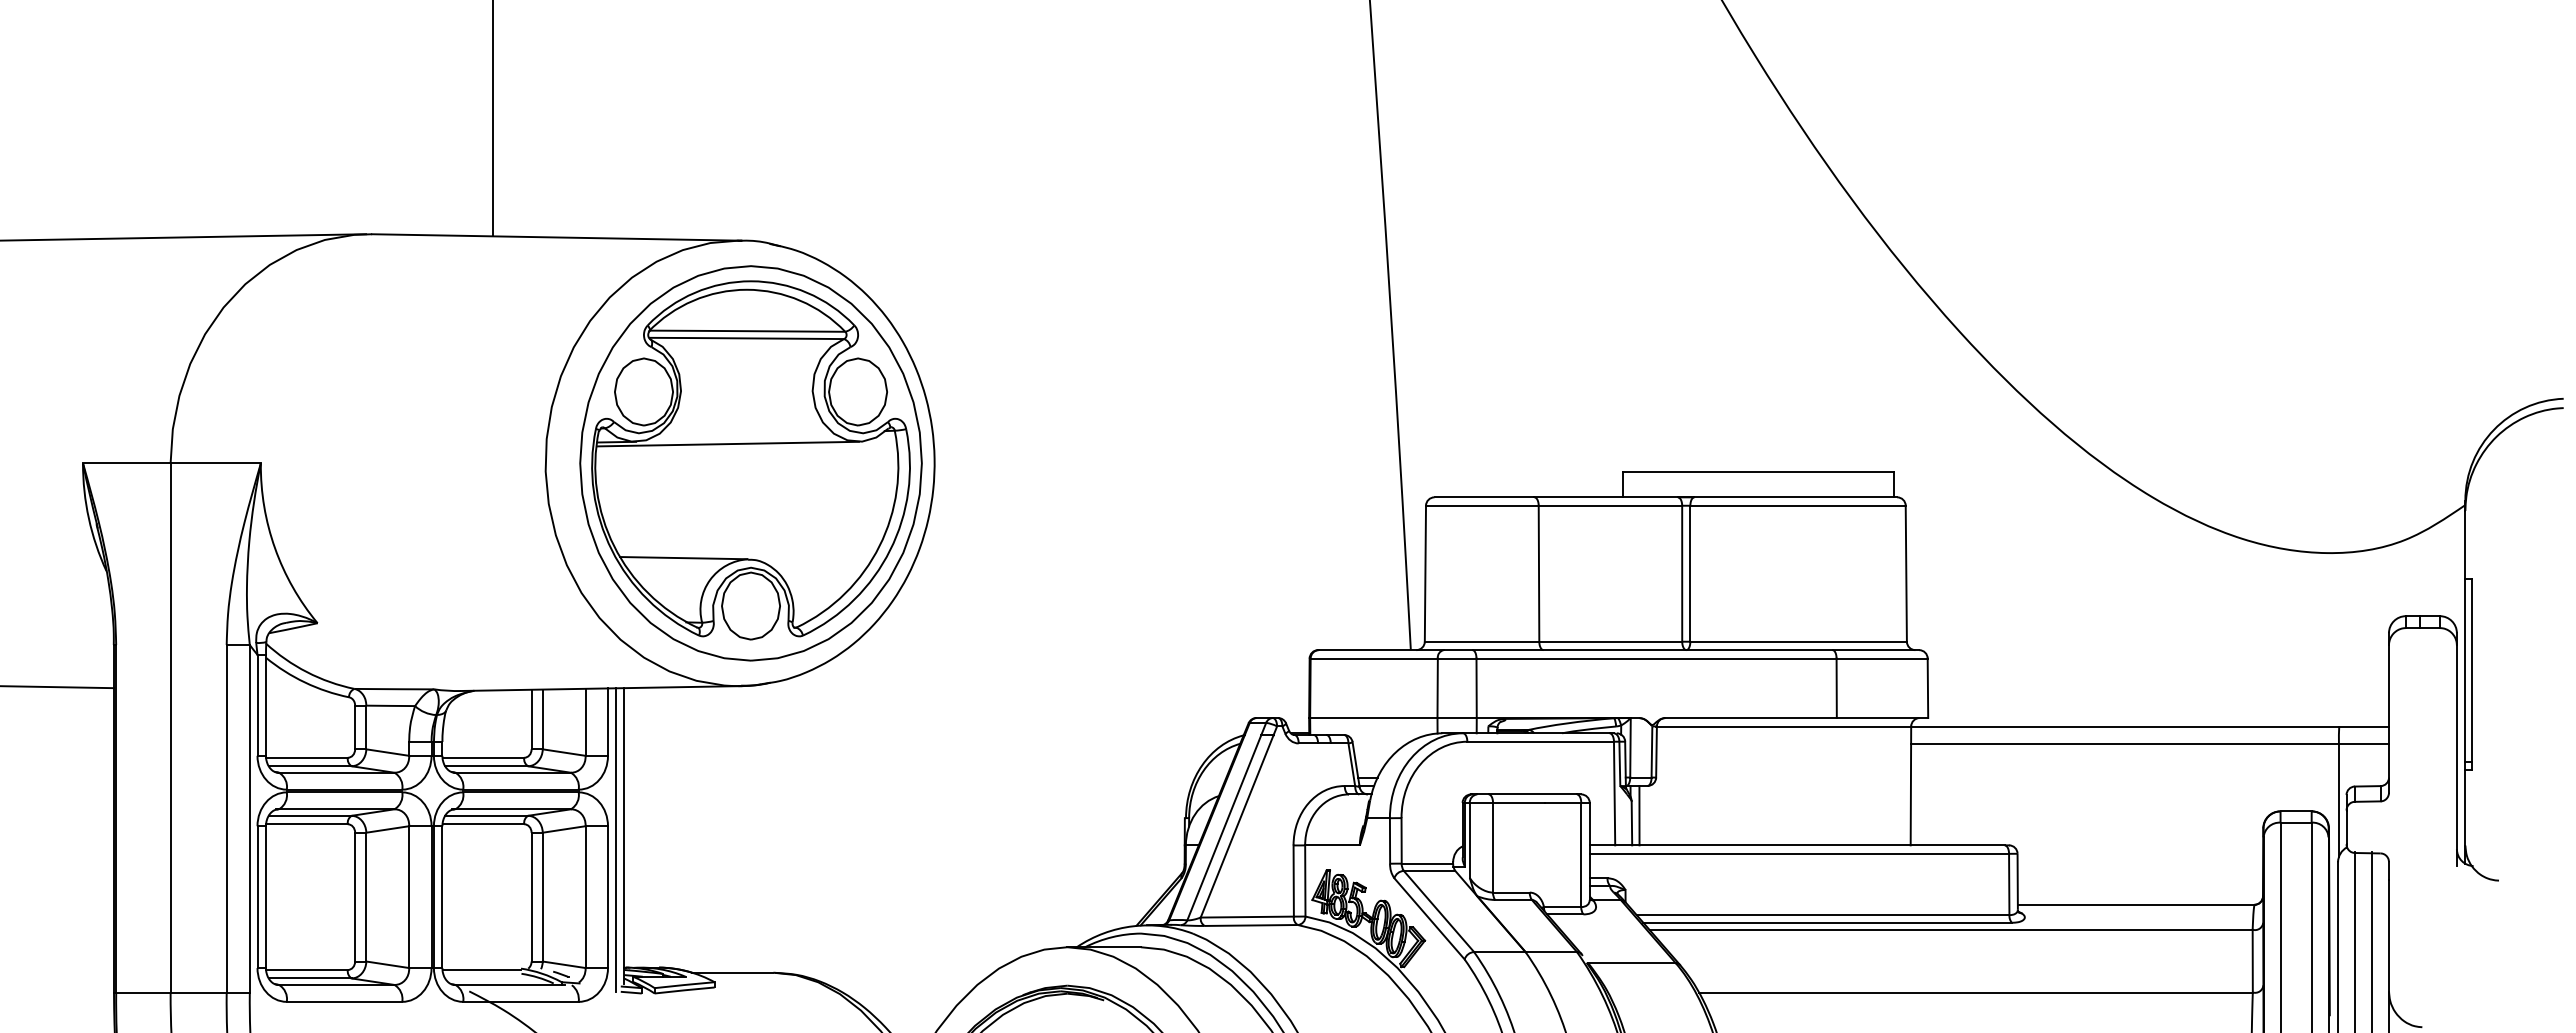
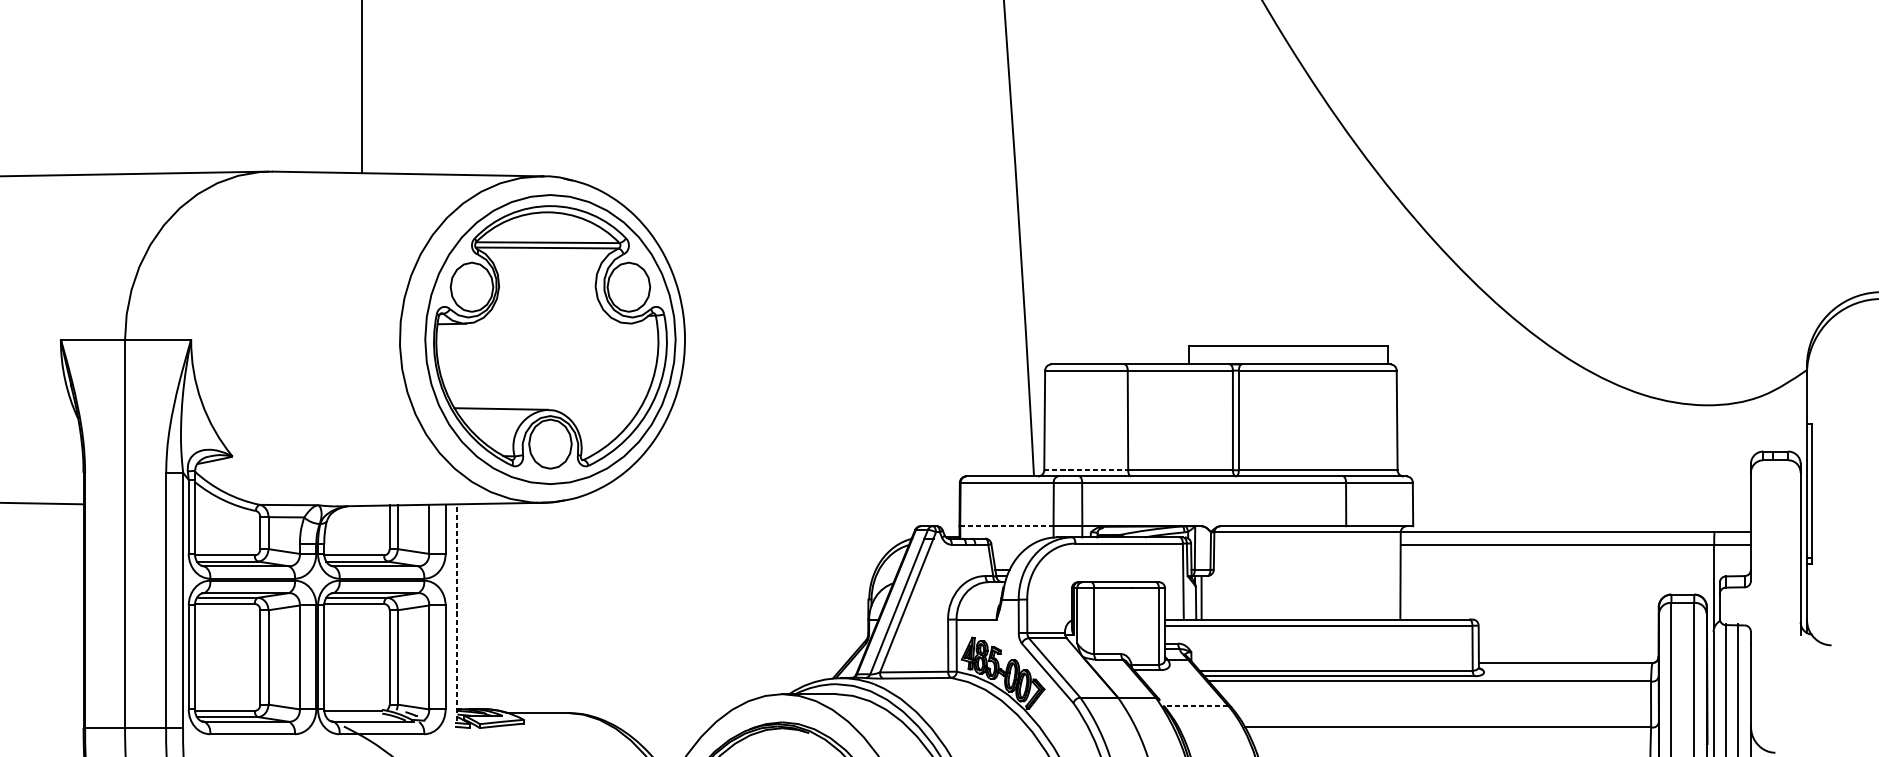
line: (727, 443) -> (533, 324), removed
line: (1482, 641) -> (1086, 470), solid -> dashed
line: (1373, 718) -> (1006, 526), solid -> dashed
line: (624, 835) -> (457, 612), solid -> dashed
line: (615, 840) -> (451, 615), removed
line: (1632, 963) -> (1196, 706), solid -> dashed

